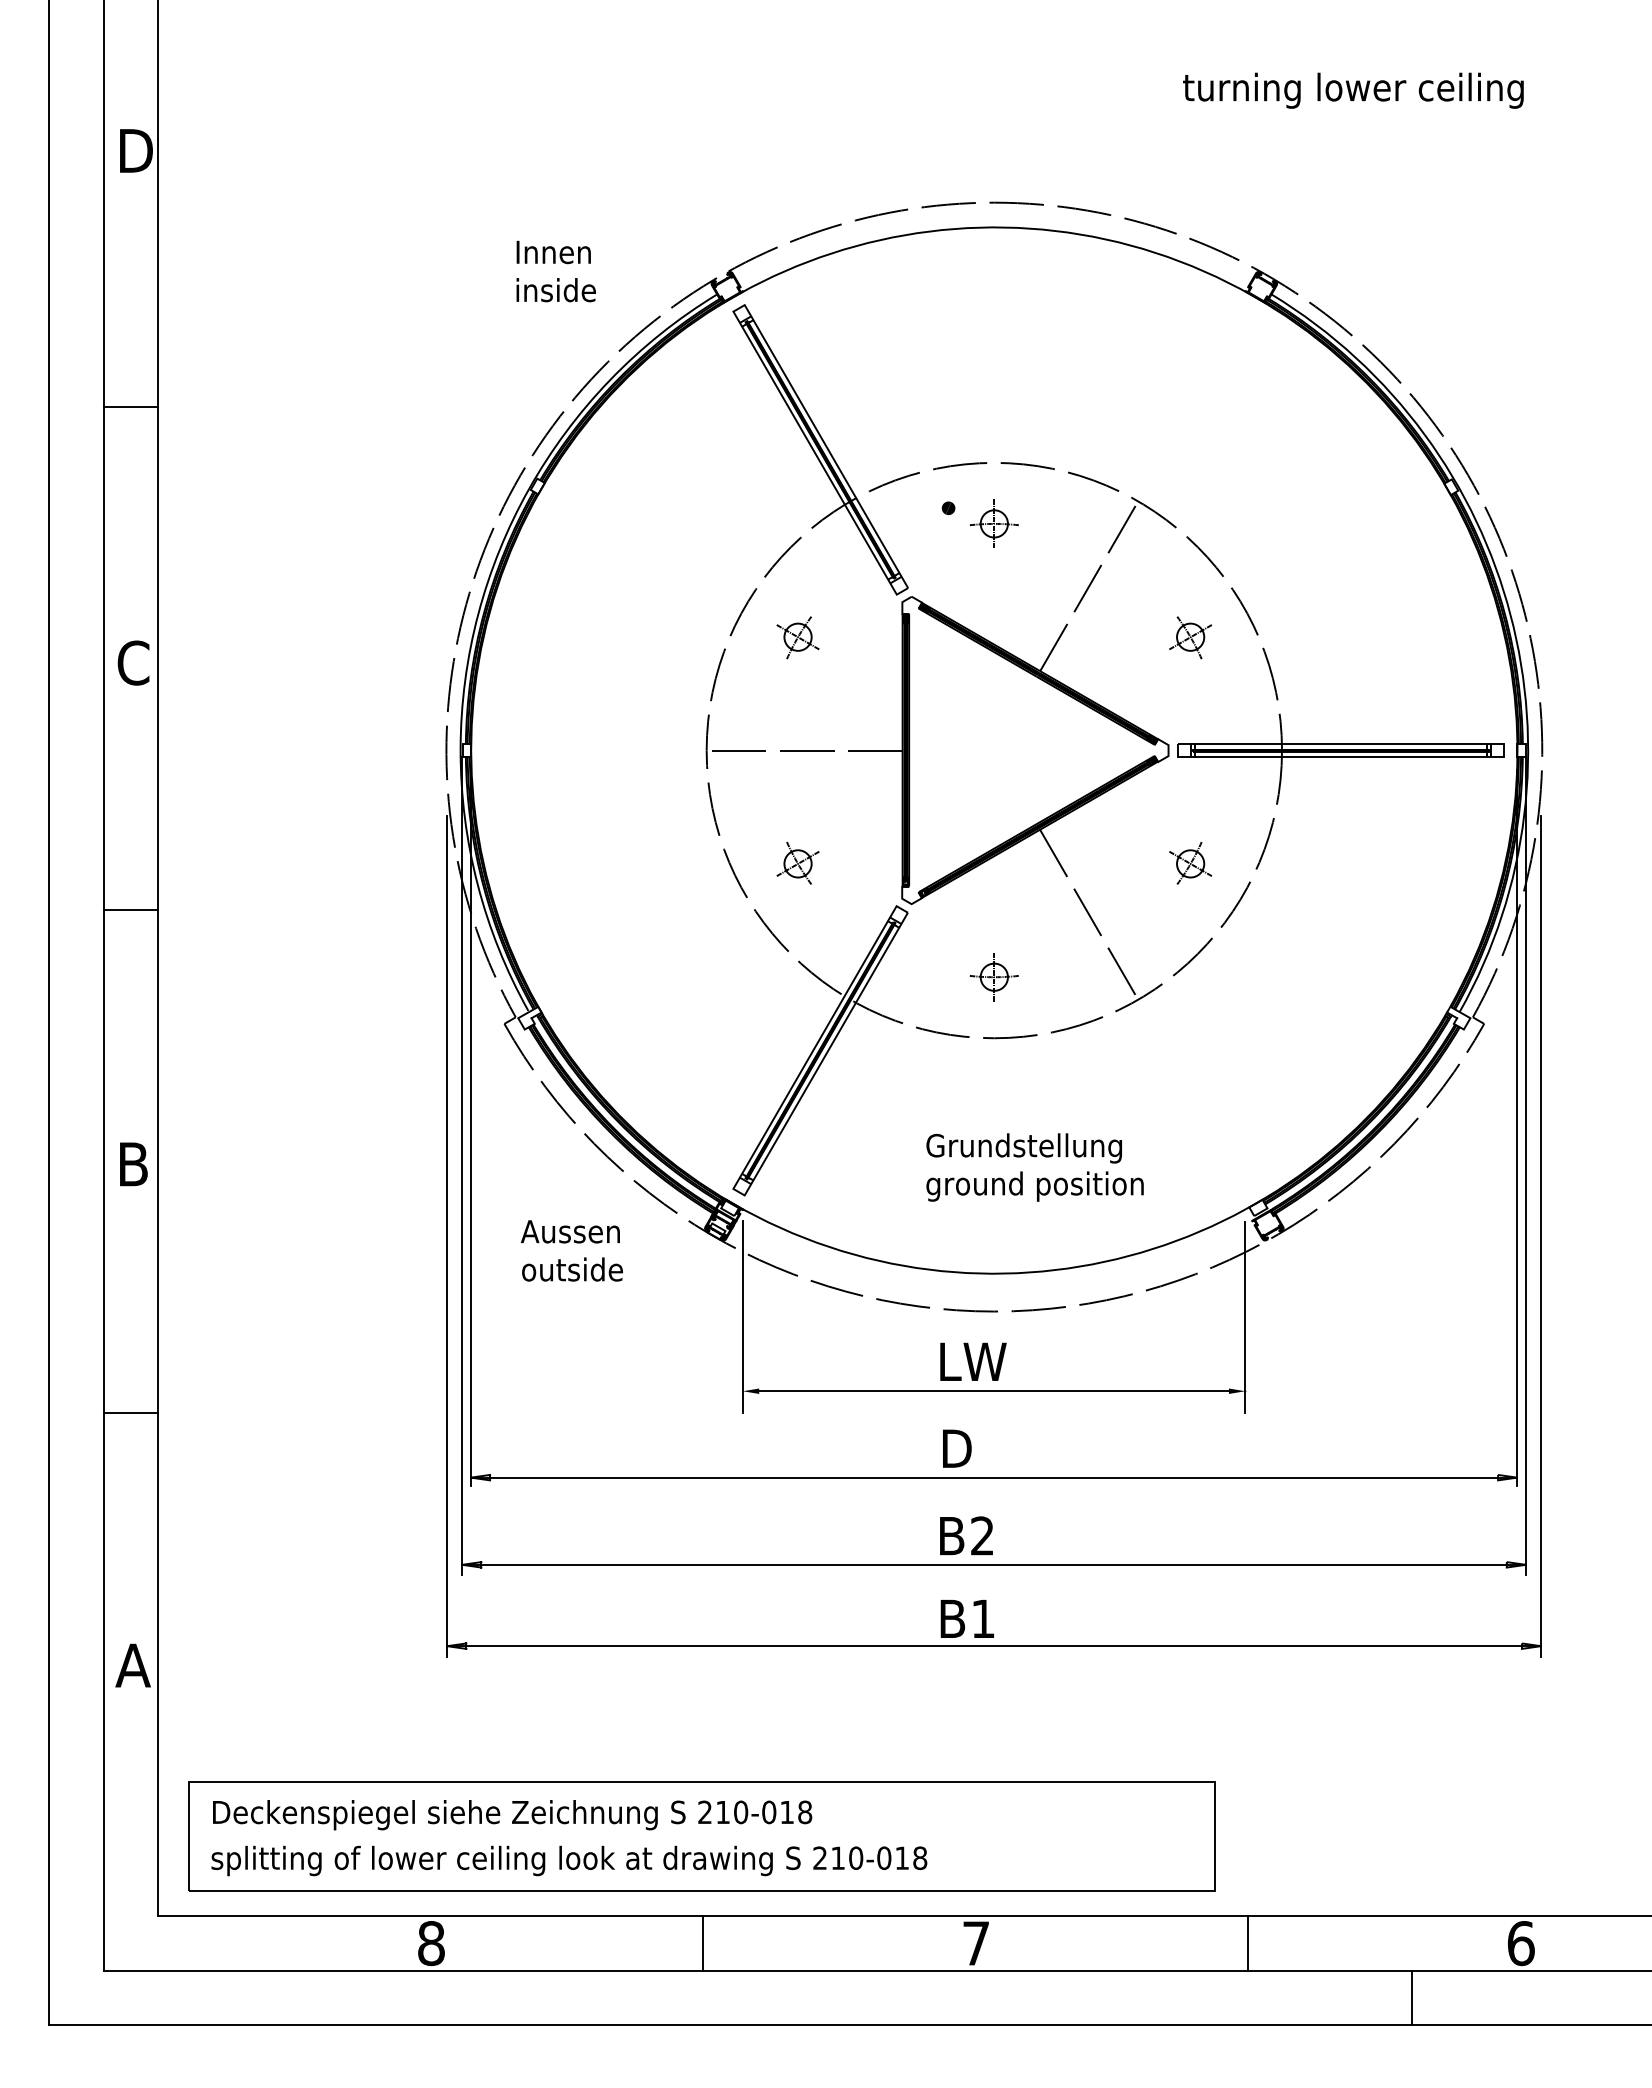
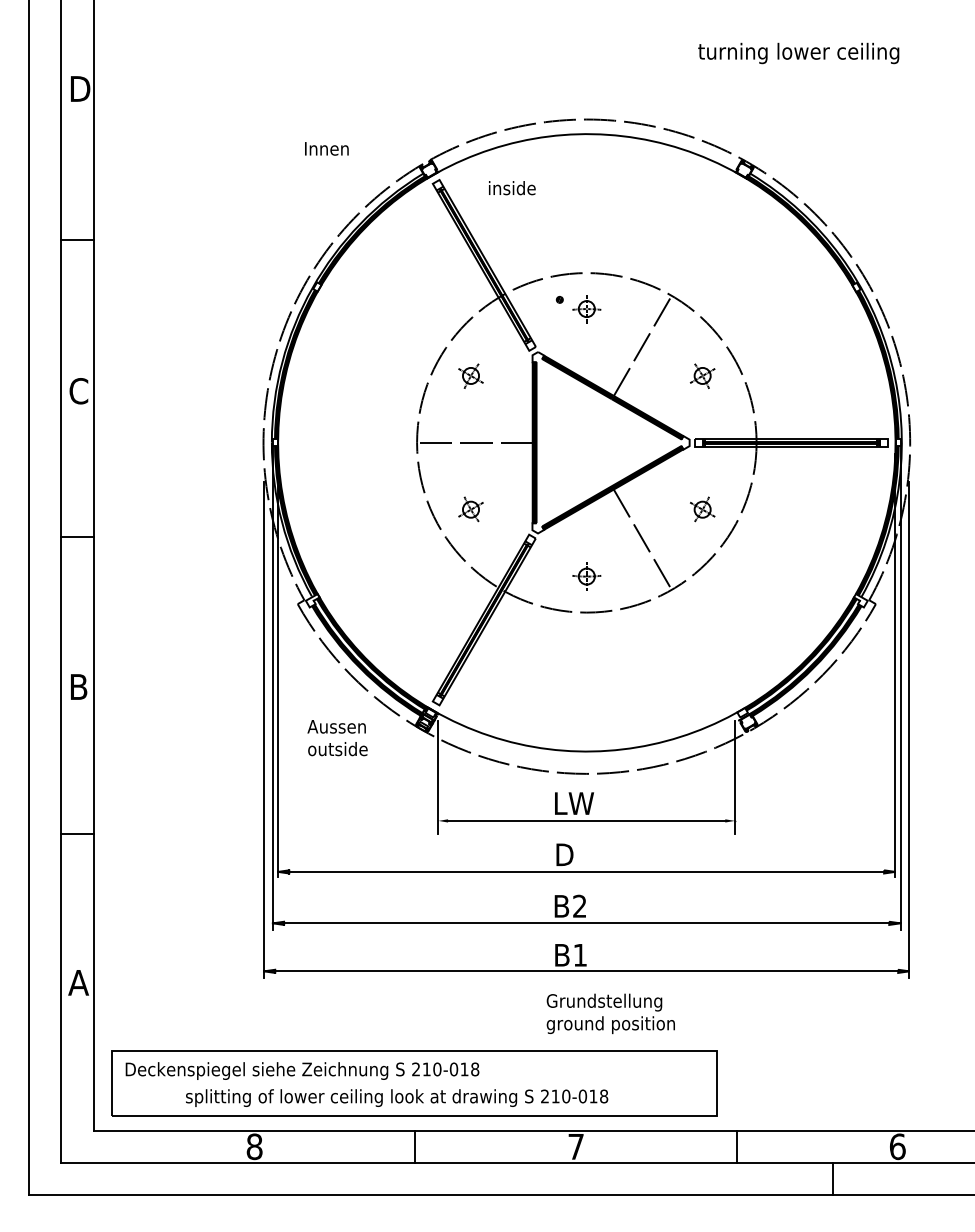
text: (556, 290) -> (512, 188), moved
text: (1034, 1166) -> (610, 1013), moved
text: (570, 1859) -> (397, 1097), moved

